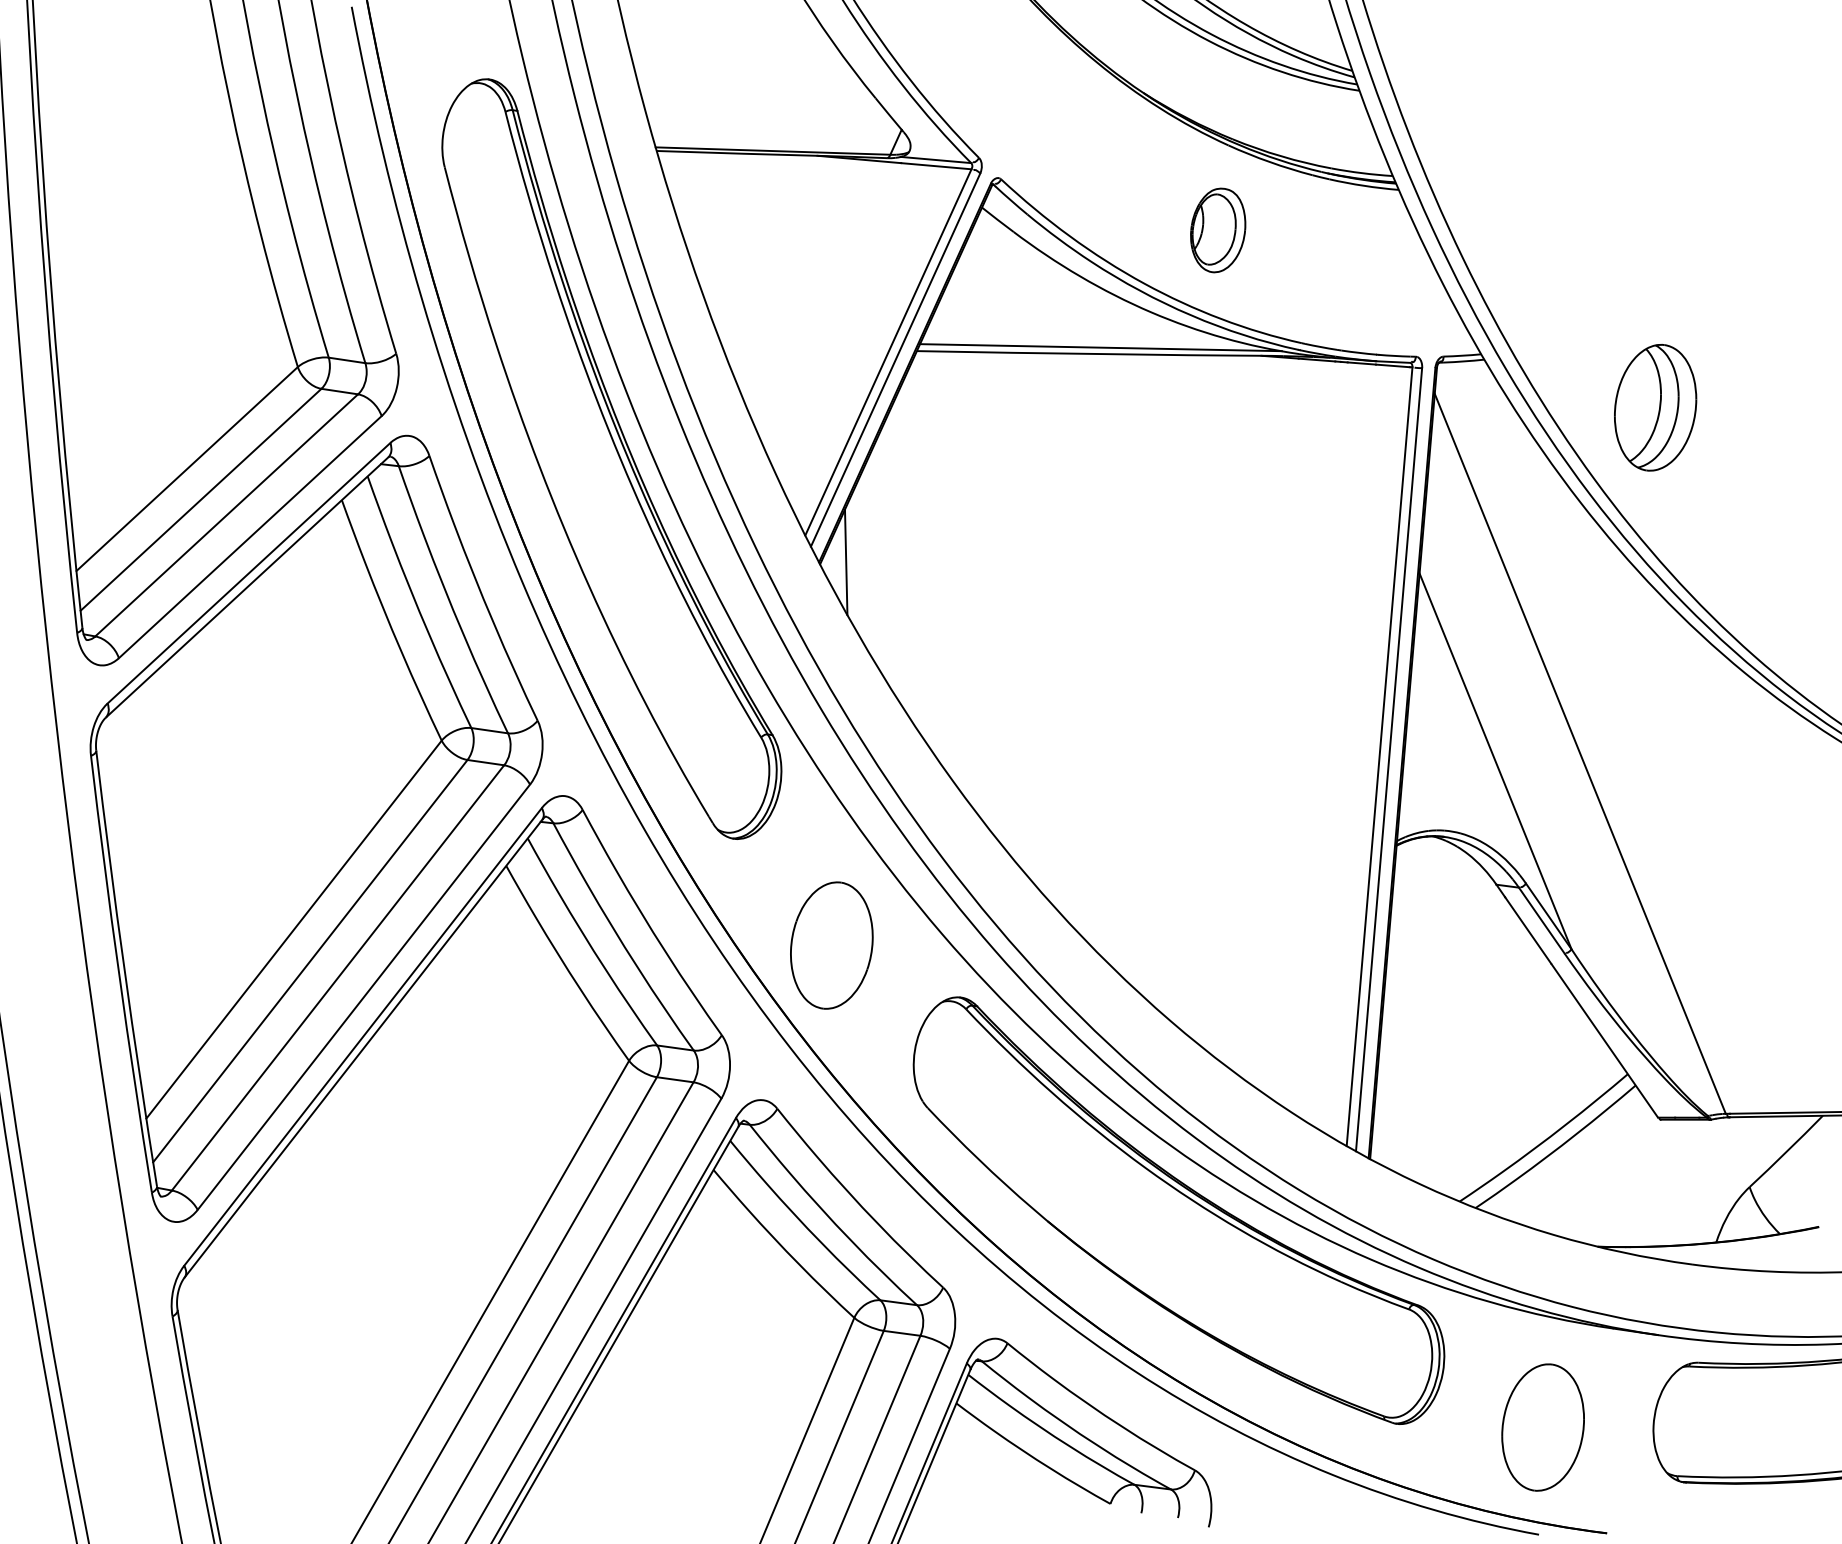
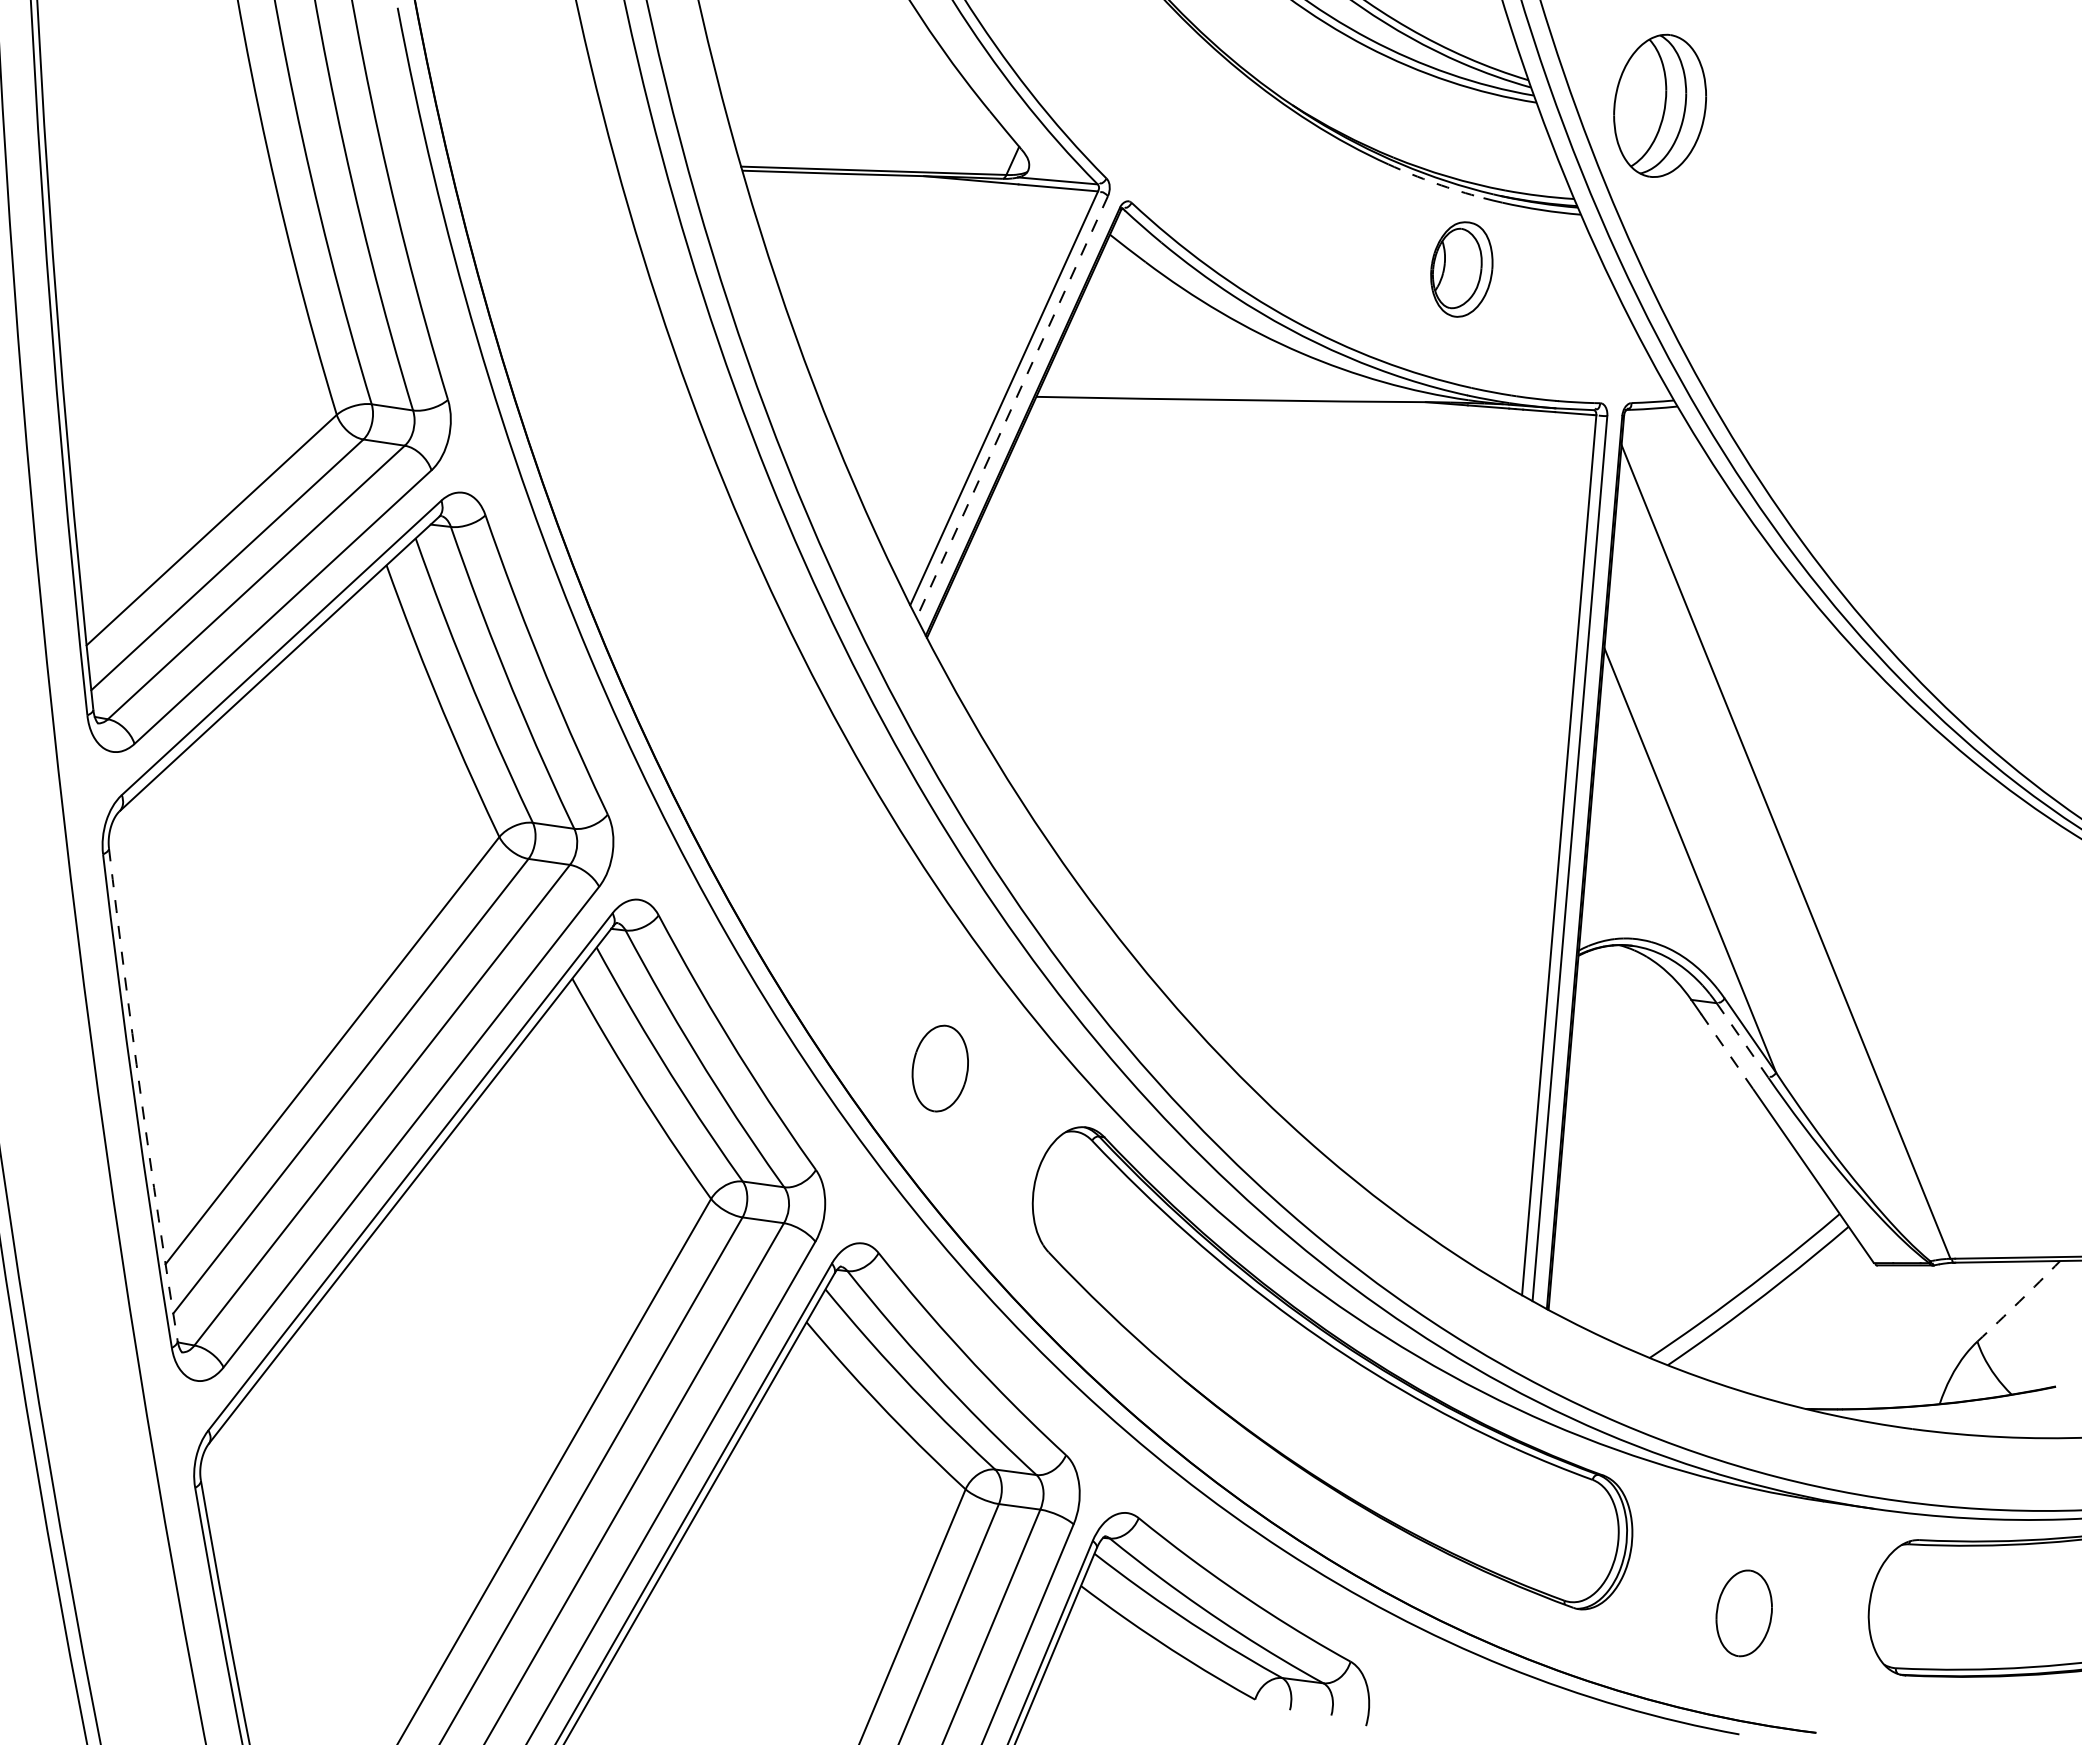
arc: (1270, 162) -> (1435, 183), solid -> dashed
part: (1217, 230) -> (1461, 269), moved
line: (1100, 347) -> (1243, 392), removed
line: (895, 360) -> (1012, 407), solid -> dashed
part: (1655, 407) -> (1659, 105), moved
part: (611, 458) -> (691, 518), removed
line: (846, 562) -> (956, 635), removed
line: (1541, 920) -> (1742, 1040), solid -> dashed
line: (1528, 930) -> (1727, 1051), solid -> dashed
part: (832, 945) -> (940, 1068), size x0.6
arc: (124, 969) -> (140, 1095), solid -> dashed
arc: (1786, 1151) -> (2019, 1301), solid -> dashed
part: (1543, 1427) -> (1744, 1613), size x0.6

